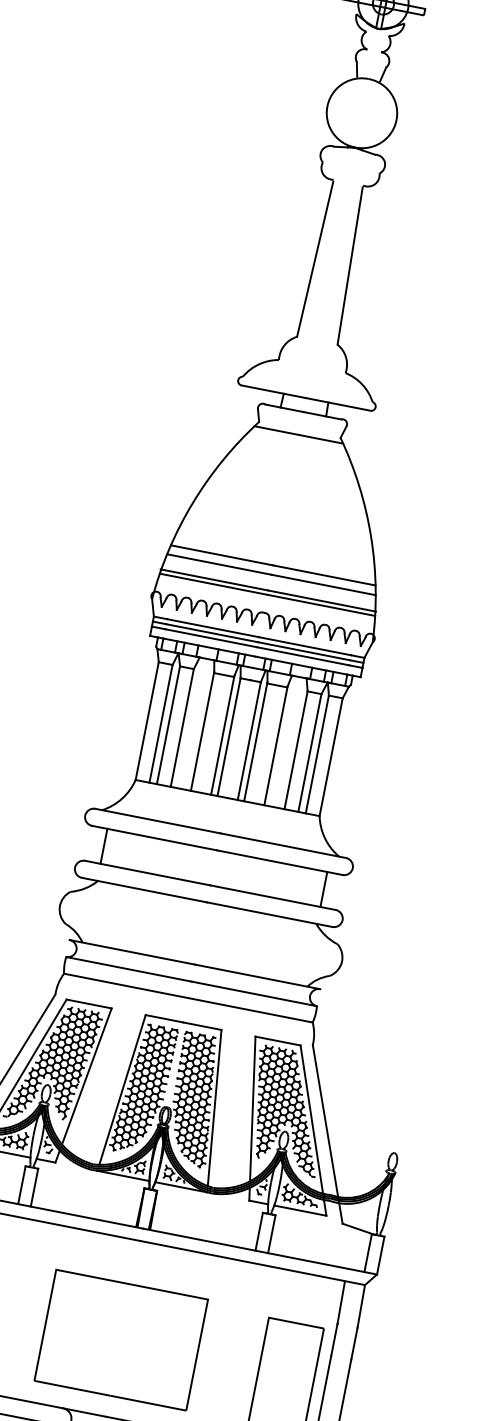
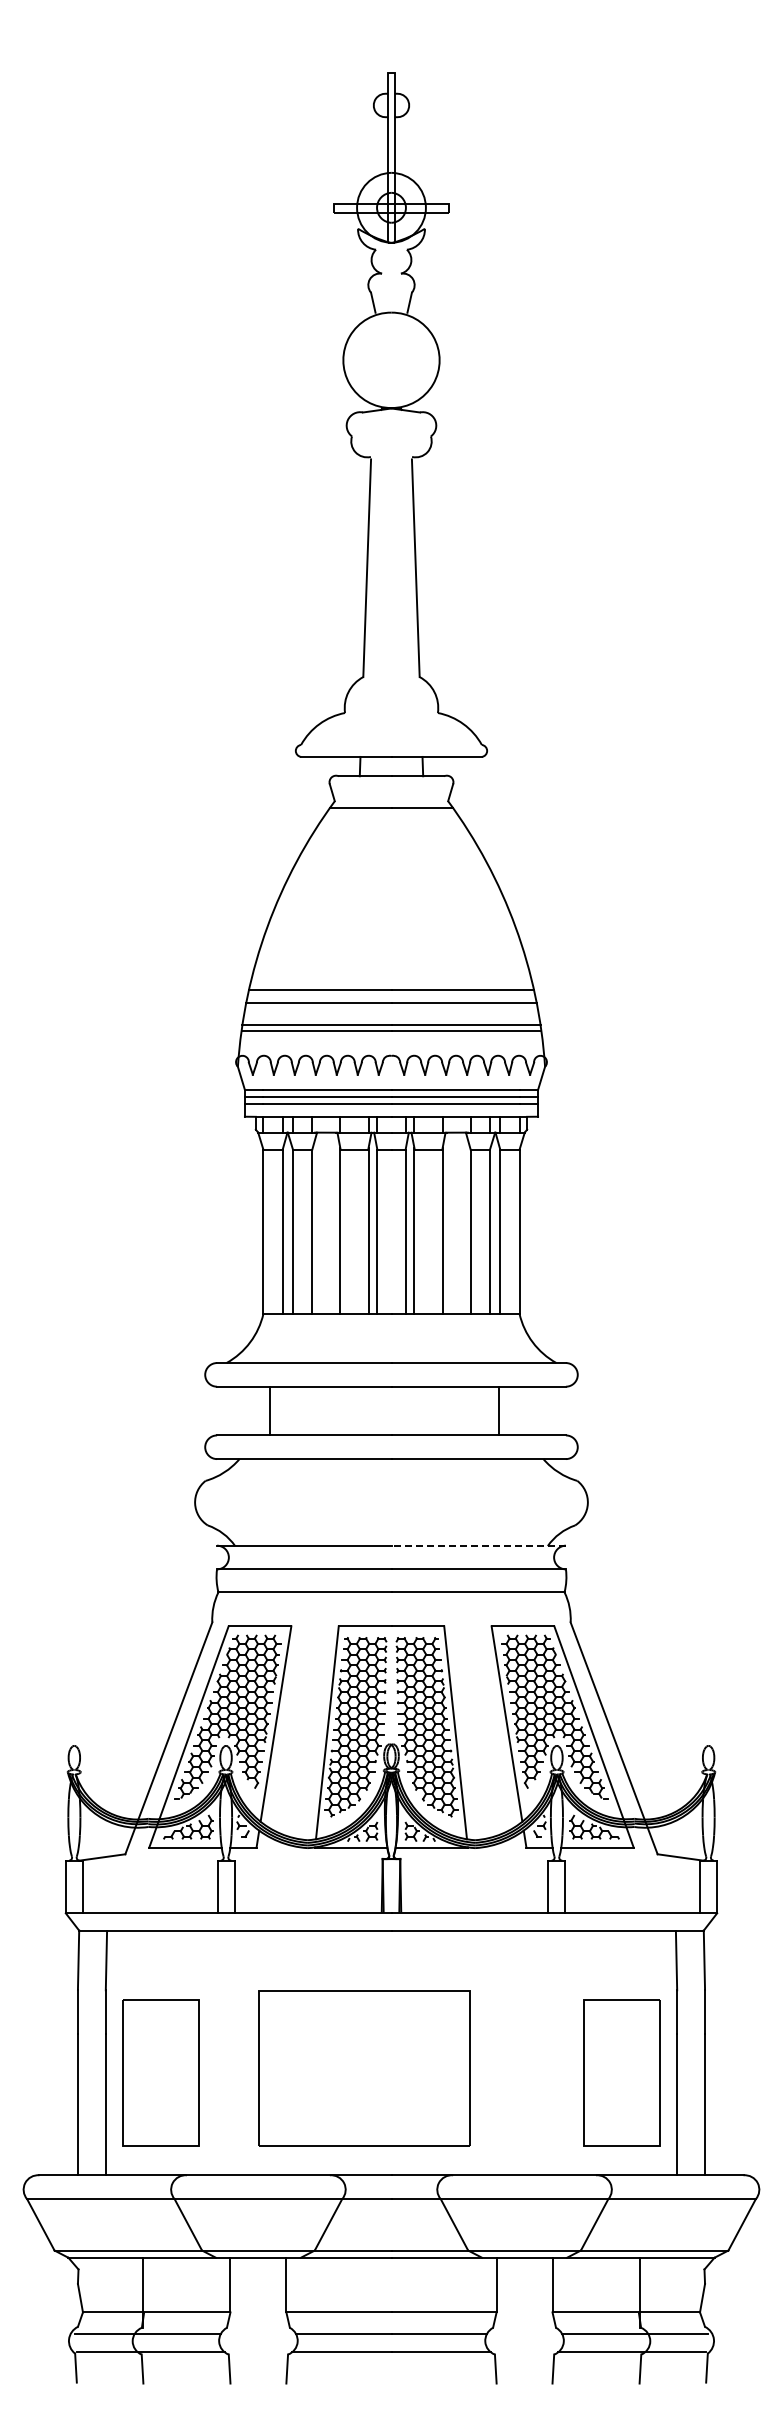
line: (104, 845) -> (270, 1410), moved
line: (323, 889) -> (498, 1410), moved
line: (257, 976) -> (478, 1545), solid -> dashed
part: (121, 1340) -> (364, 2068), moved

